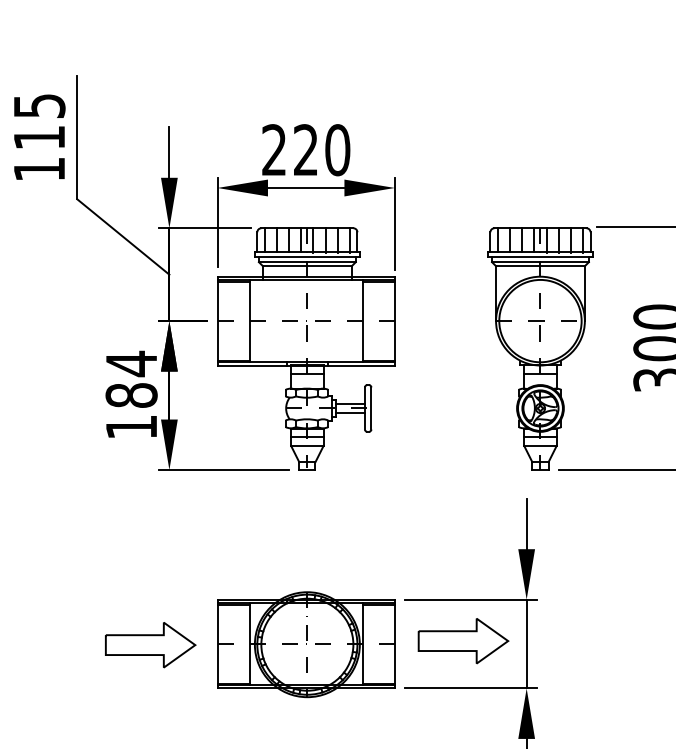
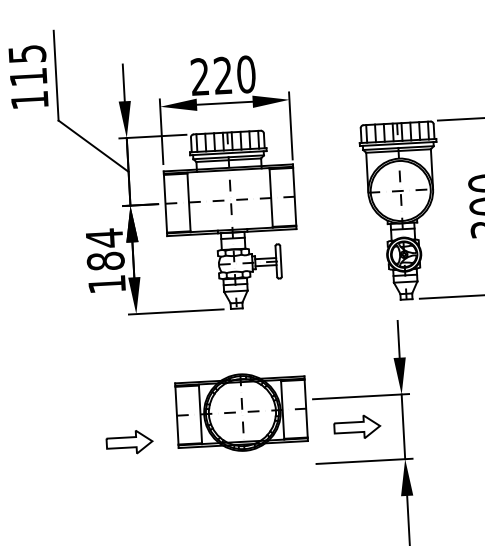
part: (463, 641) -> (357, 427), size x0.7
part: (306, 644) -> (241, 412), moved
part: (150, 645) -> (129, 442), size x0.7

